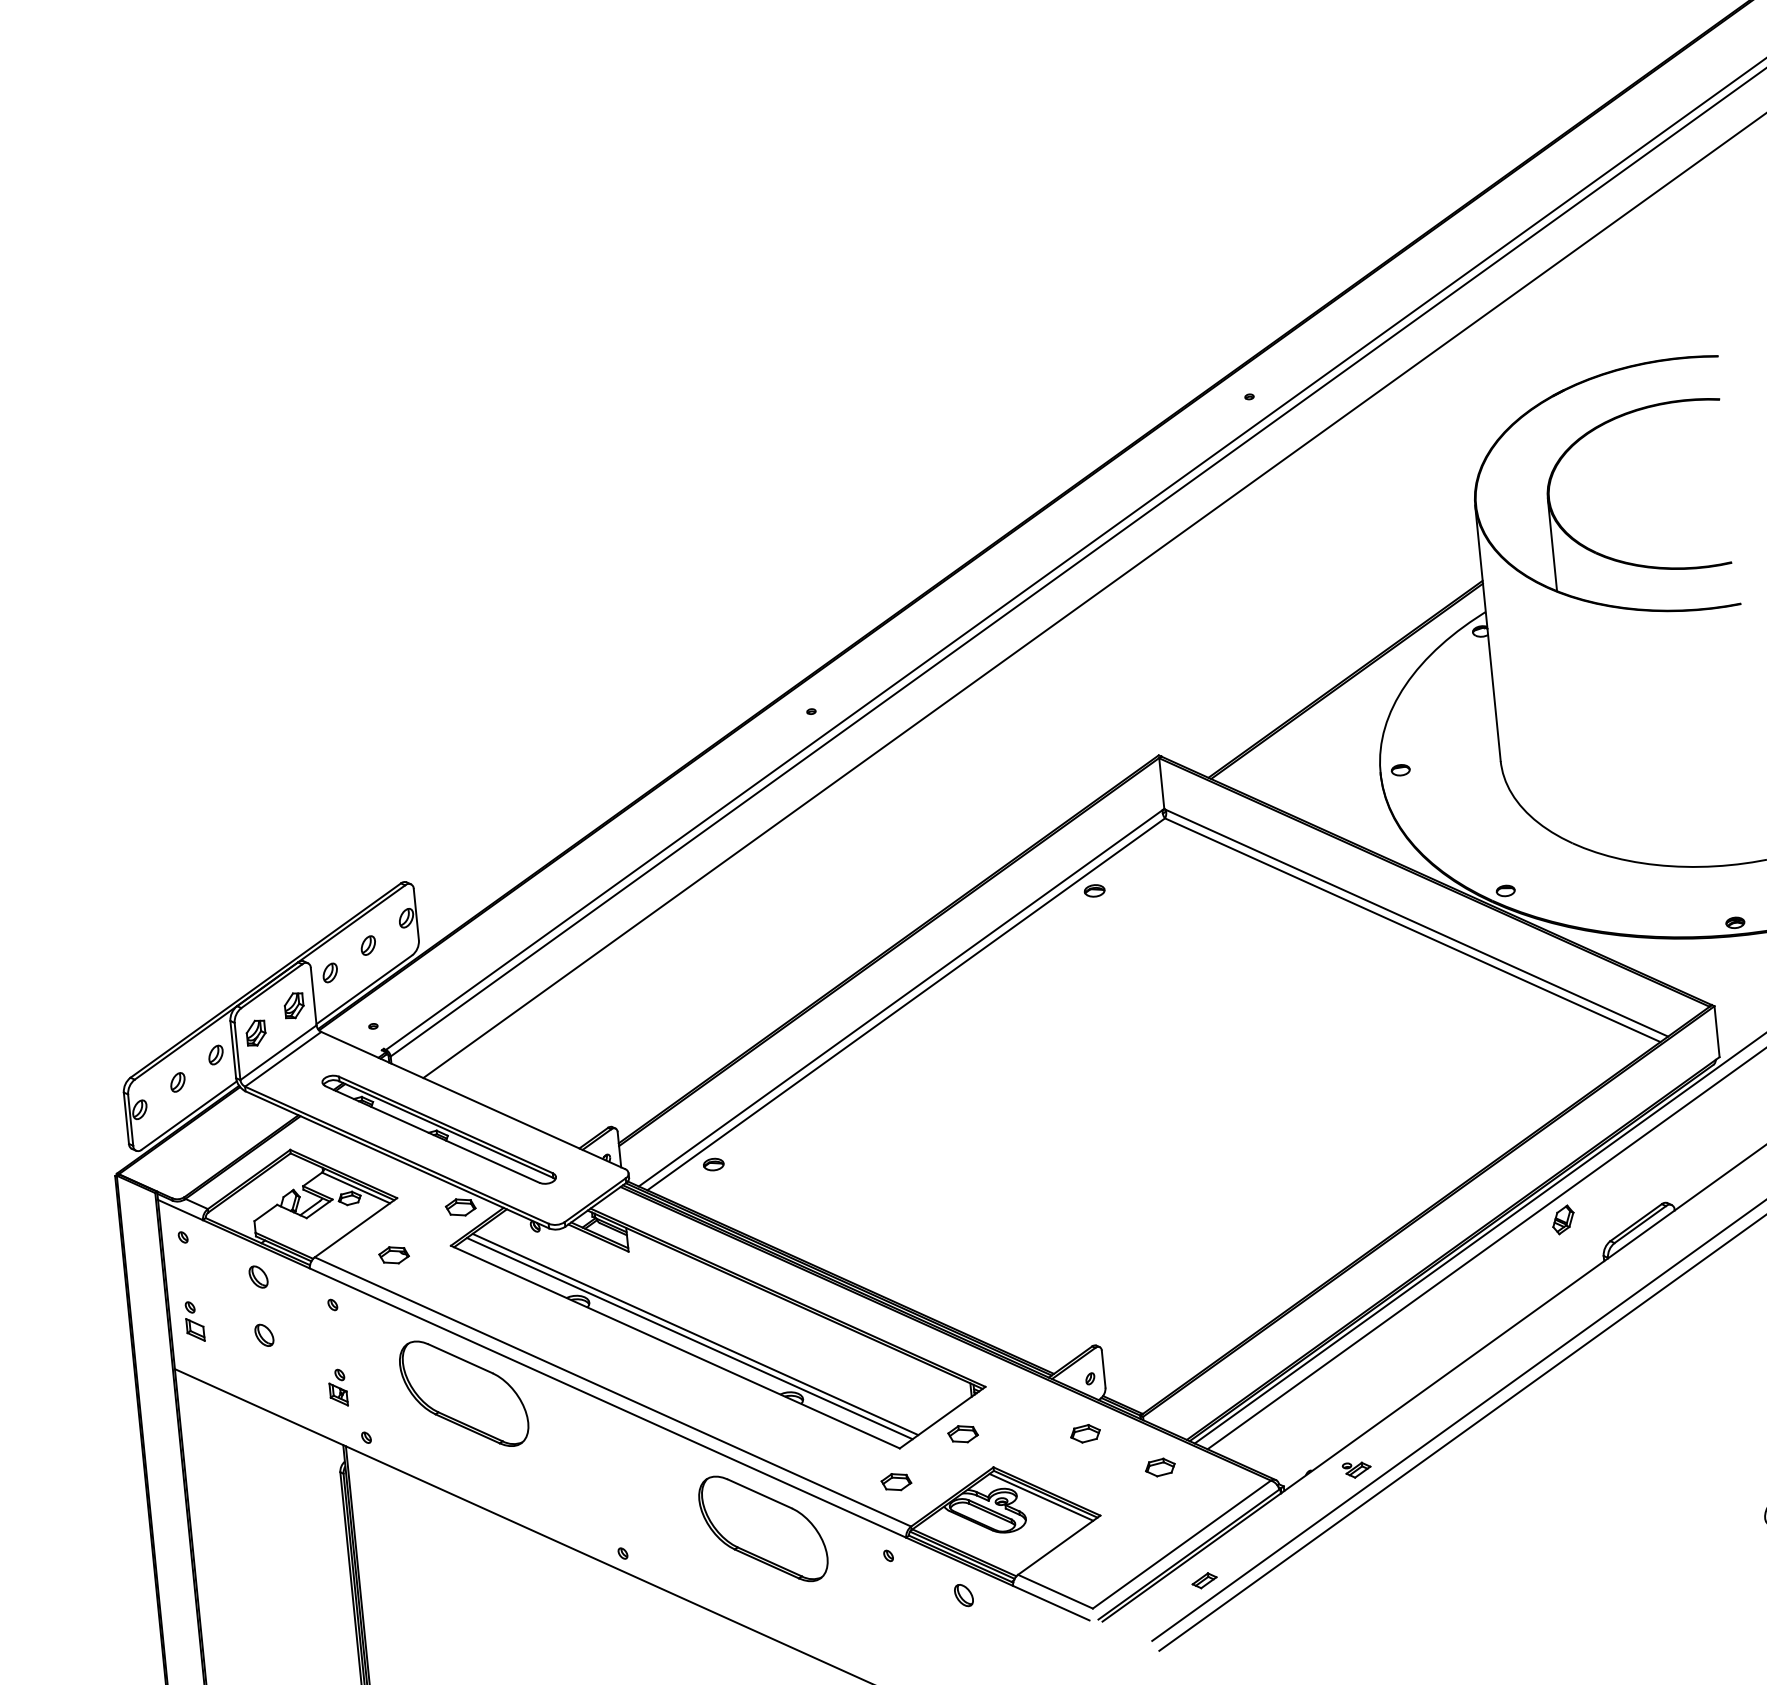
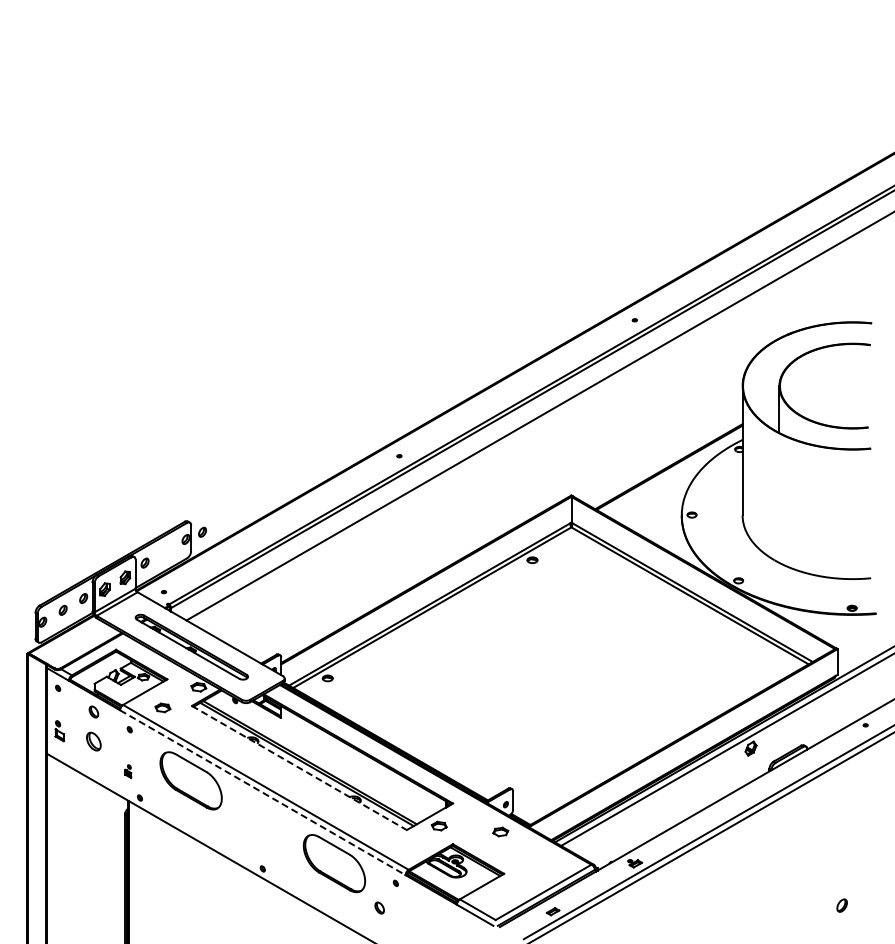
part: (368, 943) -> (202, 531), moved
part: (263, 1335) -> (93, 741), size x1.6
line: (675, 1348) -> (299, 768), solid -> dashed
part: (338, 1387) -> (128, 771), size x0.7
line: (607, 1402) -> (262, 792), solid -> dashed
part: (1160, 1467) -> (536, 852), removed
part: (896, 1481) -> (403, 846), removed
part: (963, 1594) -> (379, 907), moved

